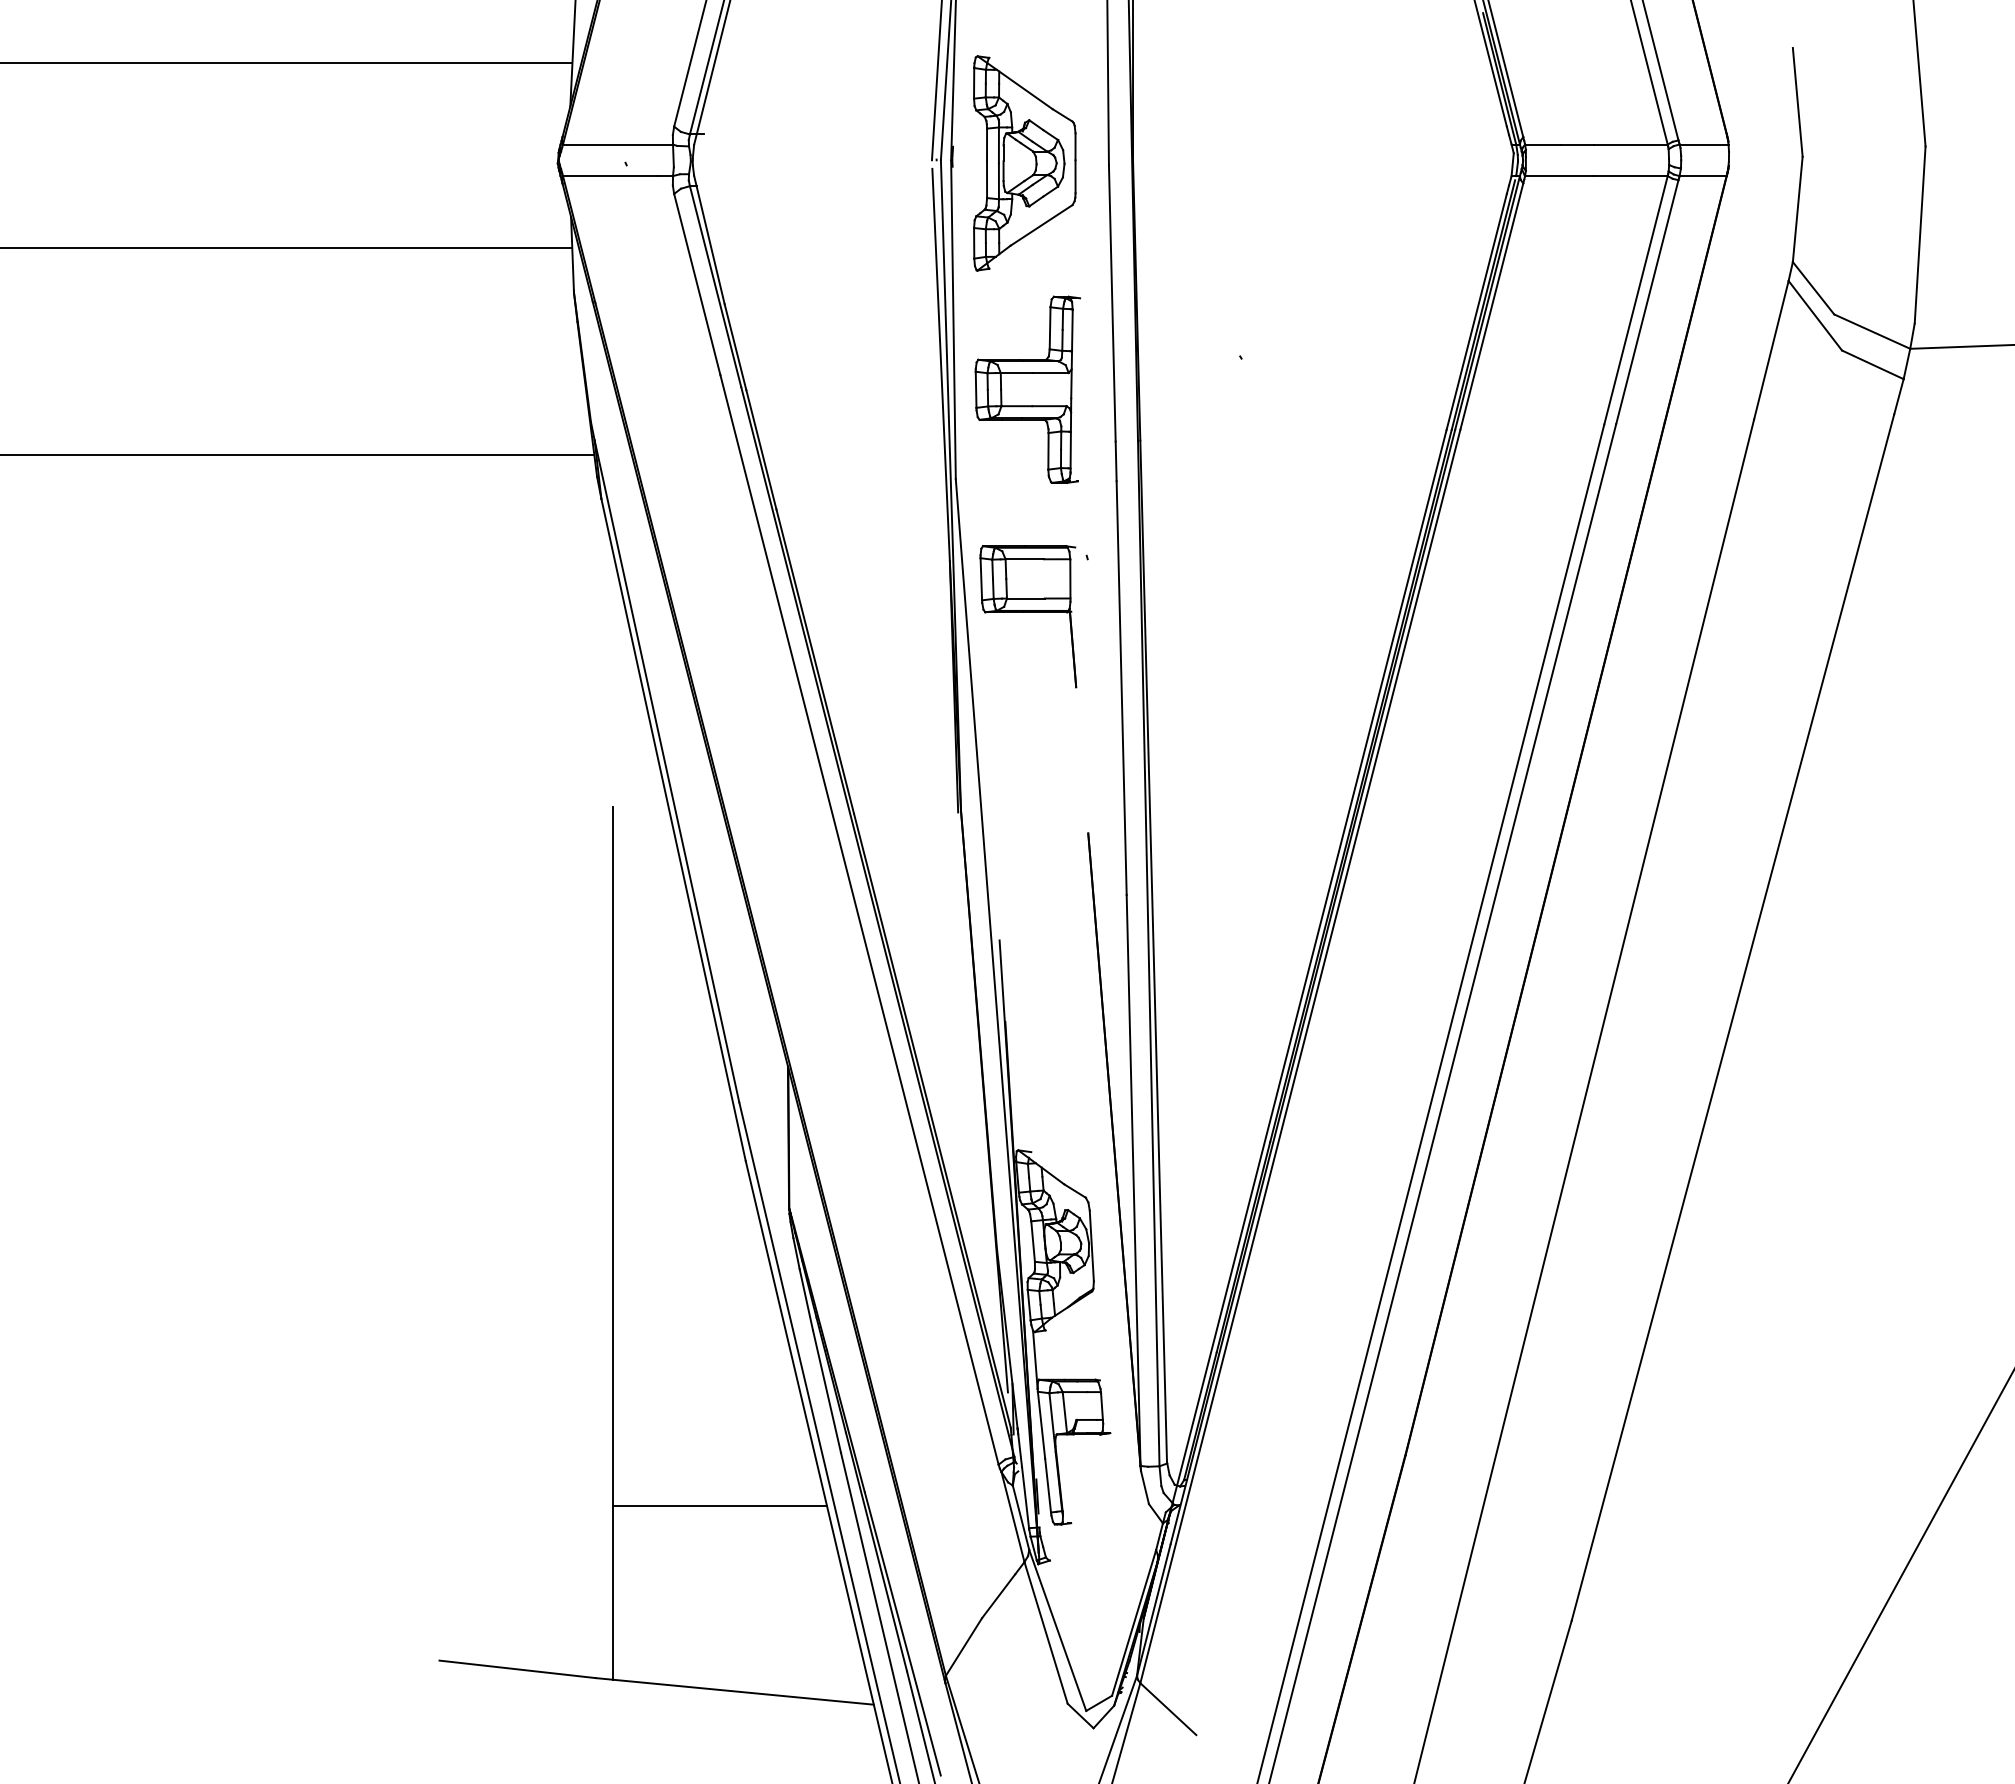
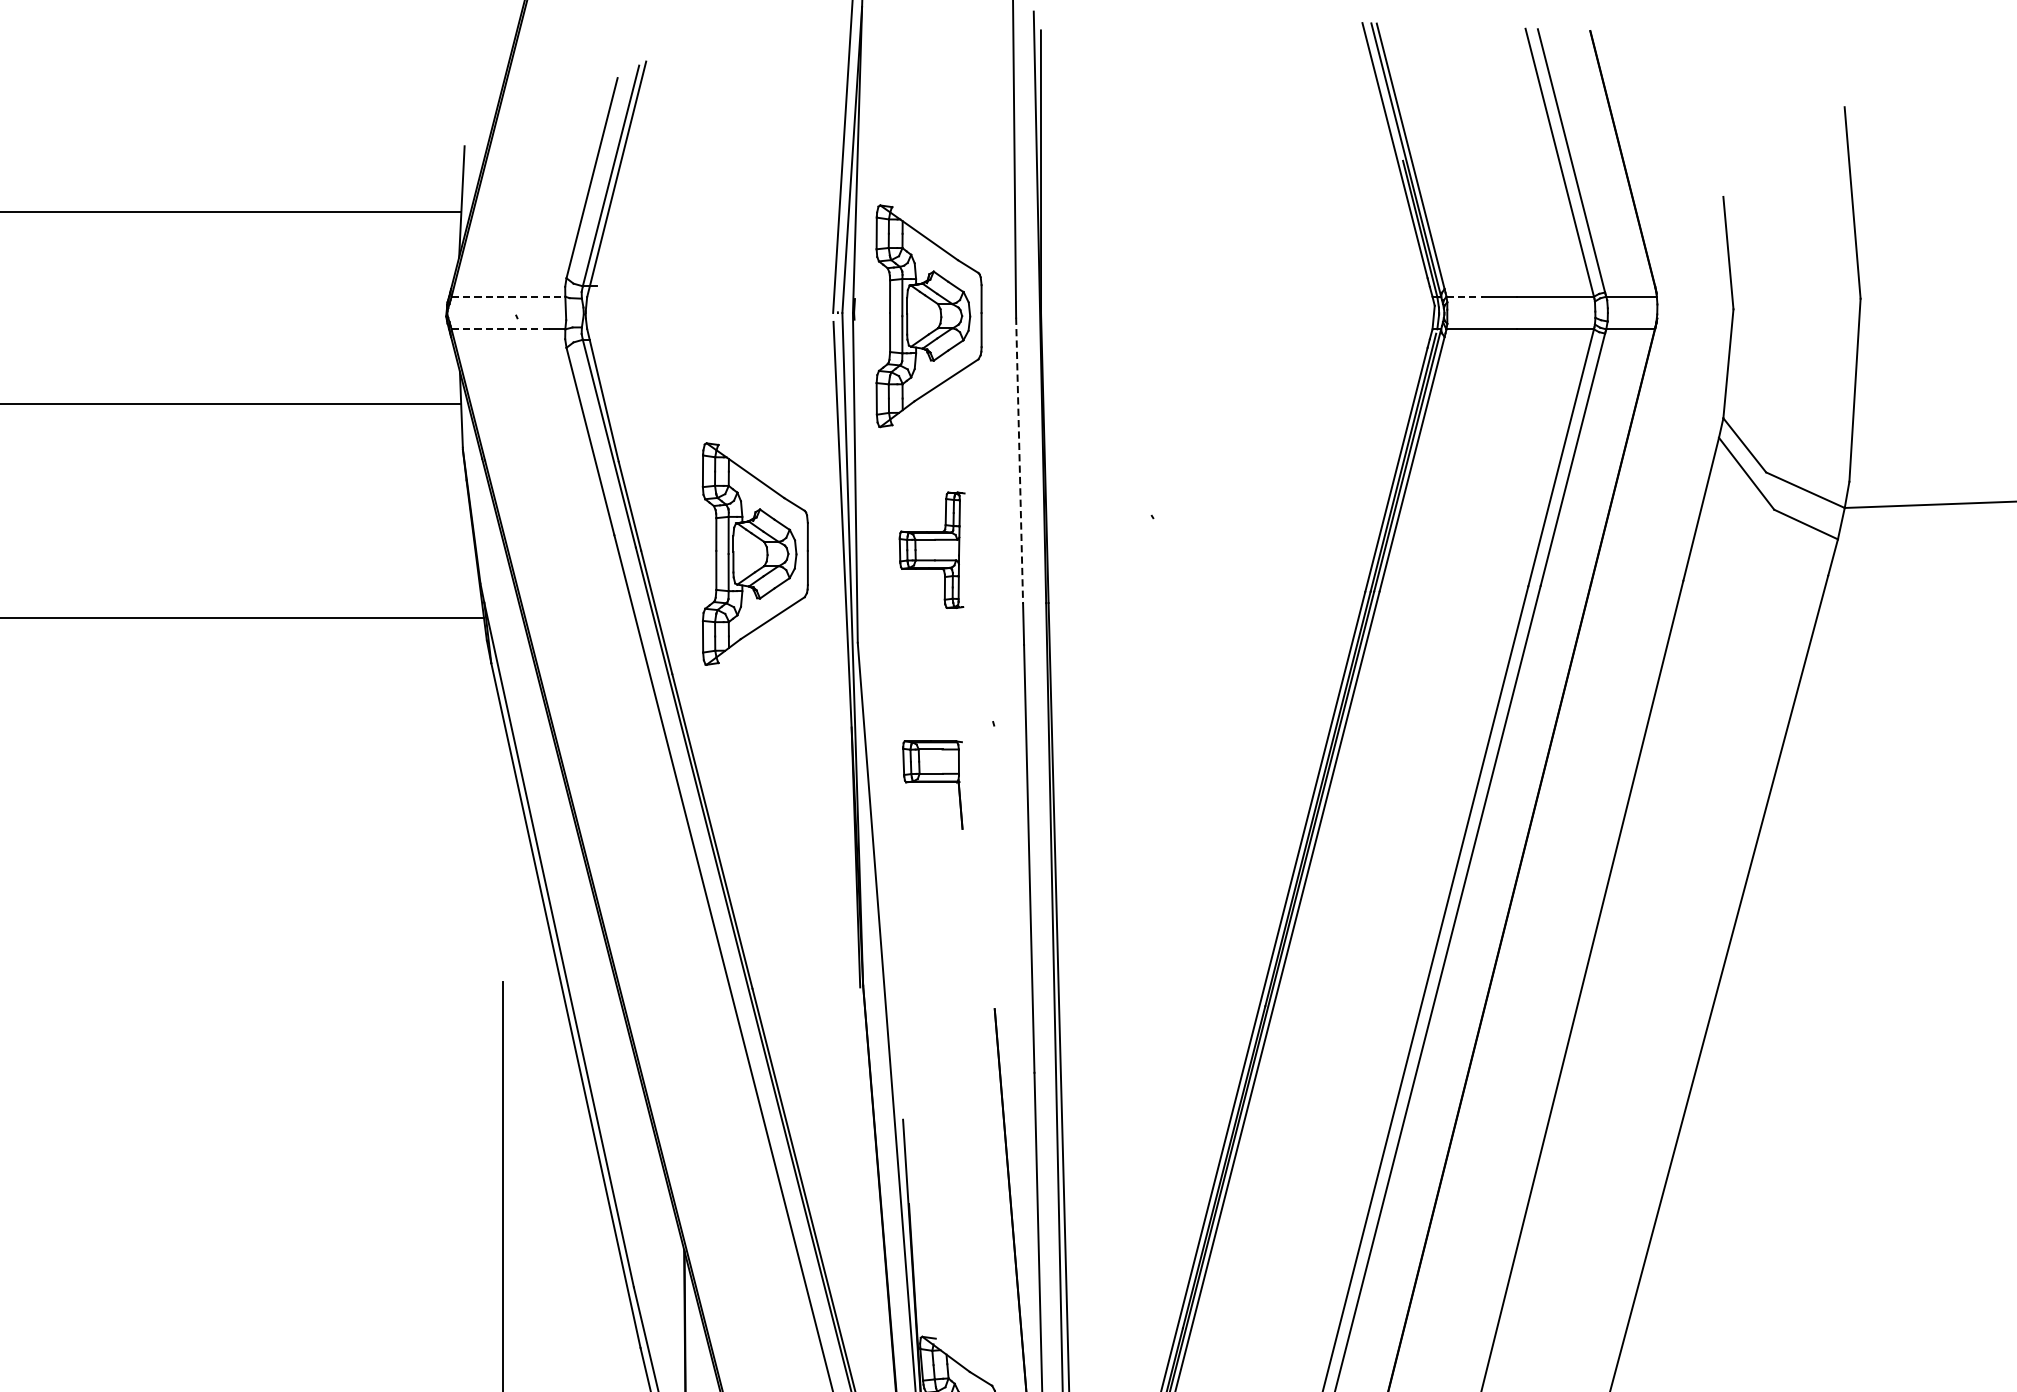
line: (618, 144) -> (508, 296), solid -> dashed
line: (1542, 144) -> (1464, 296), solid -> dashed
line: (610, 176) -> (500, 329), solid -> dashed
line: (1112, 303) -> (1019, 461), solid -> dashed
part: (1027, 389) -> (931, 550), size x0.6
part: (856, 393) -> (755, 554), added
part: (1028, 616) -> (932, 784), size x0.6

